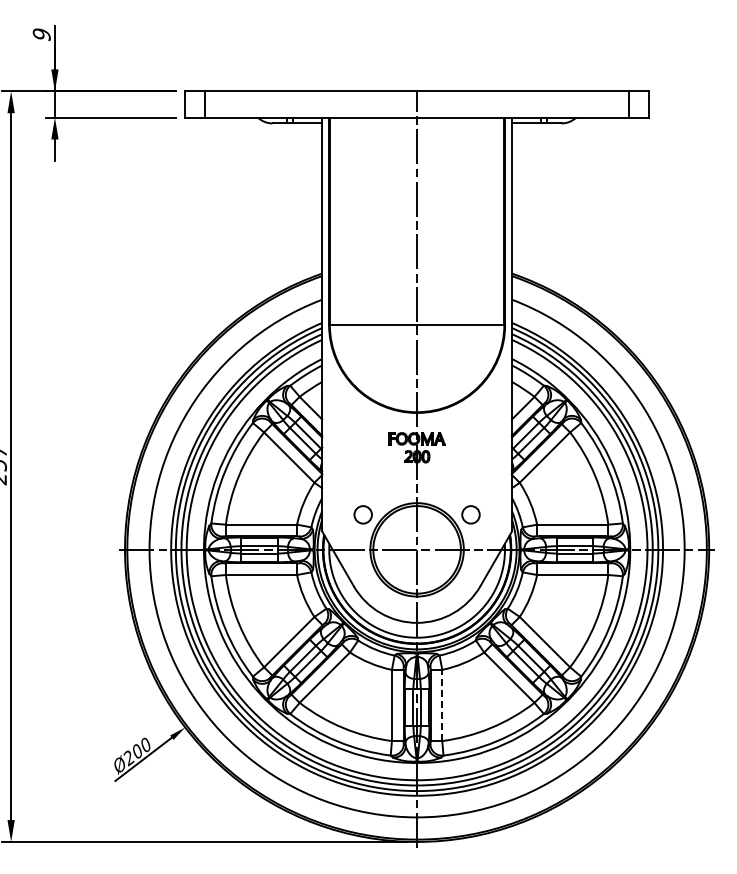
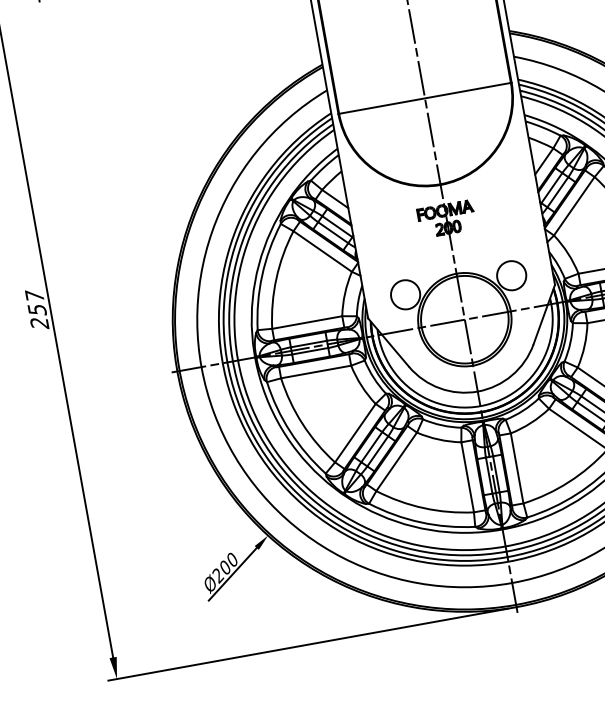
circle: (362, 514) -> (404, 294), size x1.67
circle: (470, 514) -> (511, 275), size x1.67
line: (442, 705) -> (517, 468), dashed -> solid

